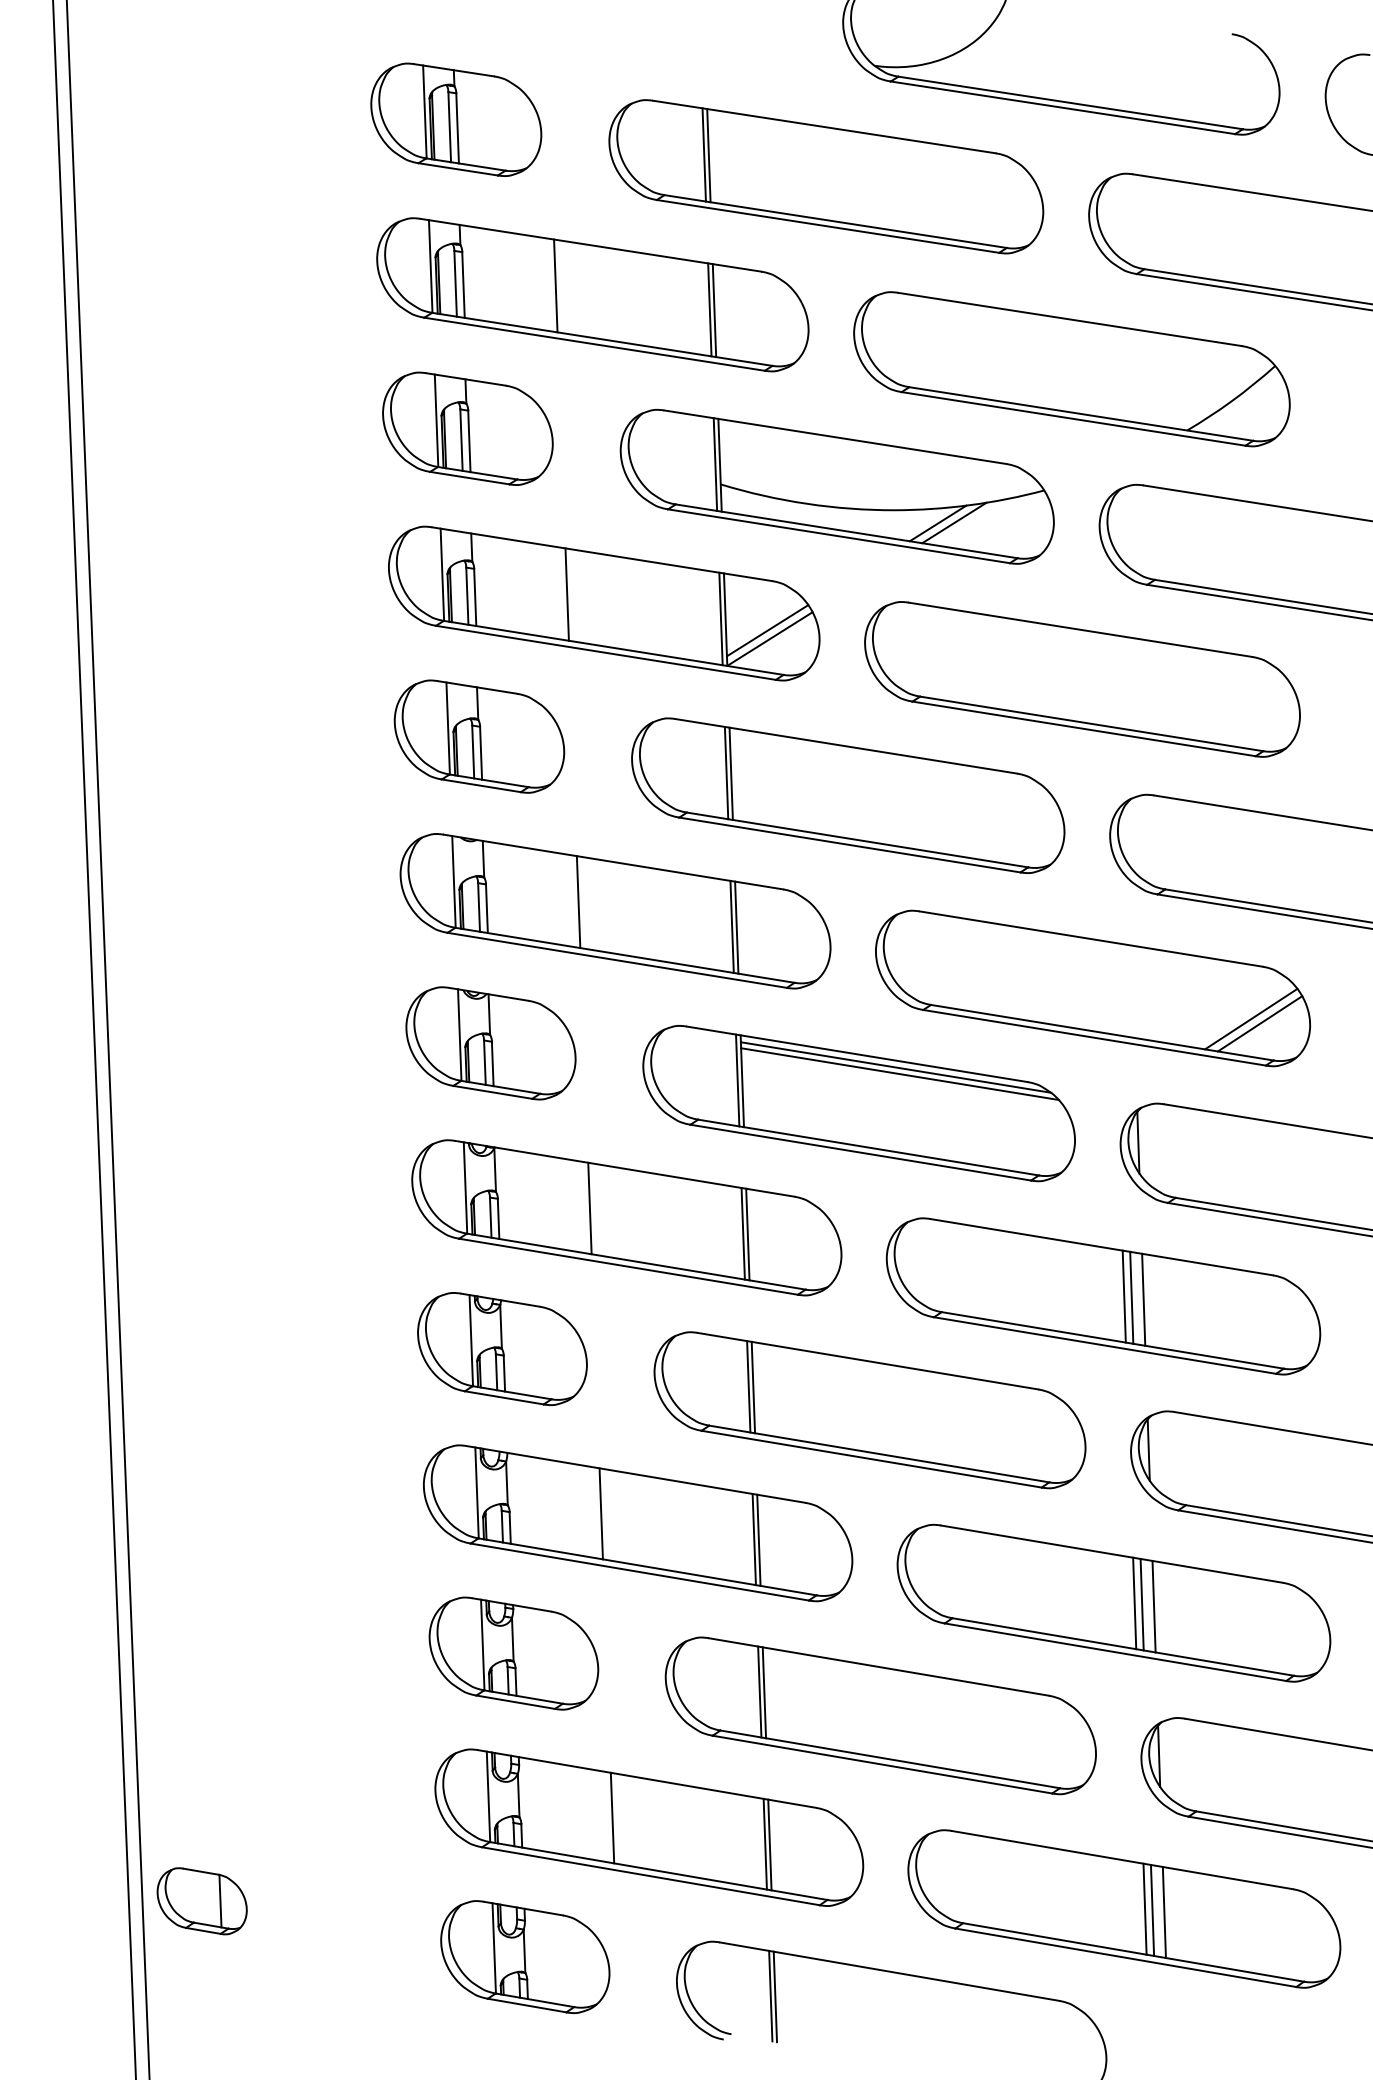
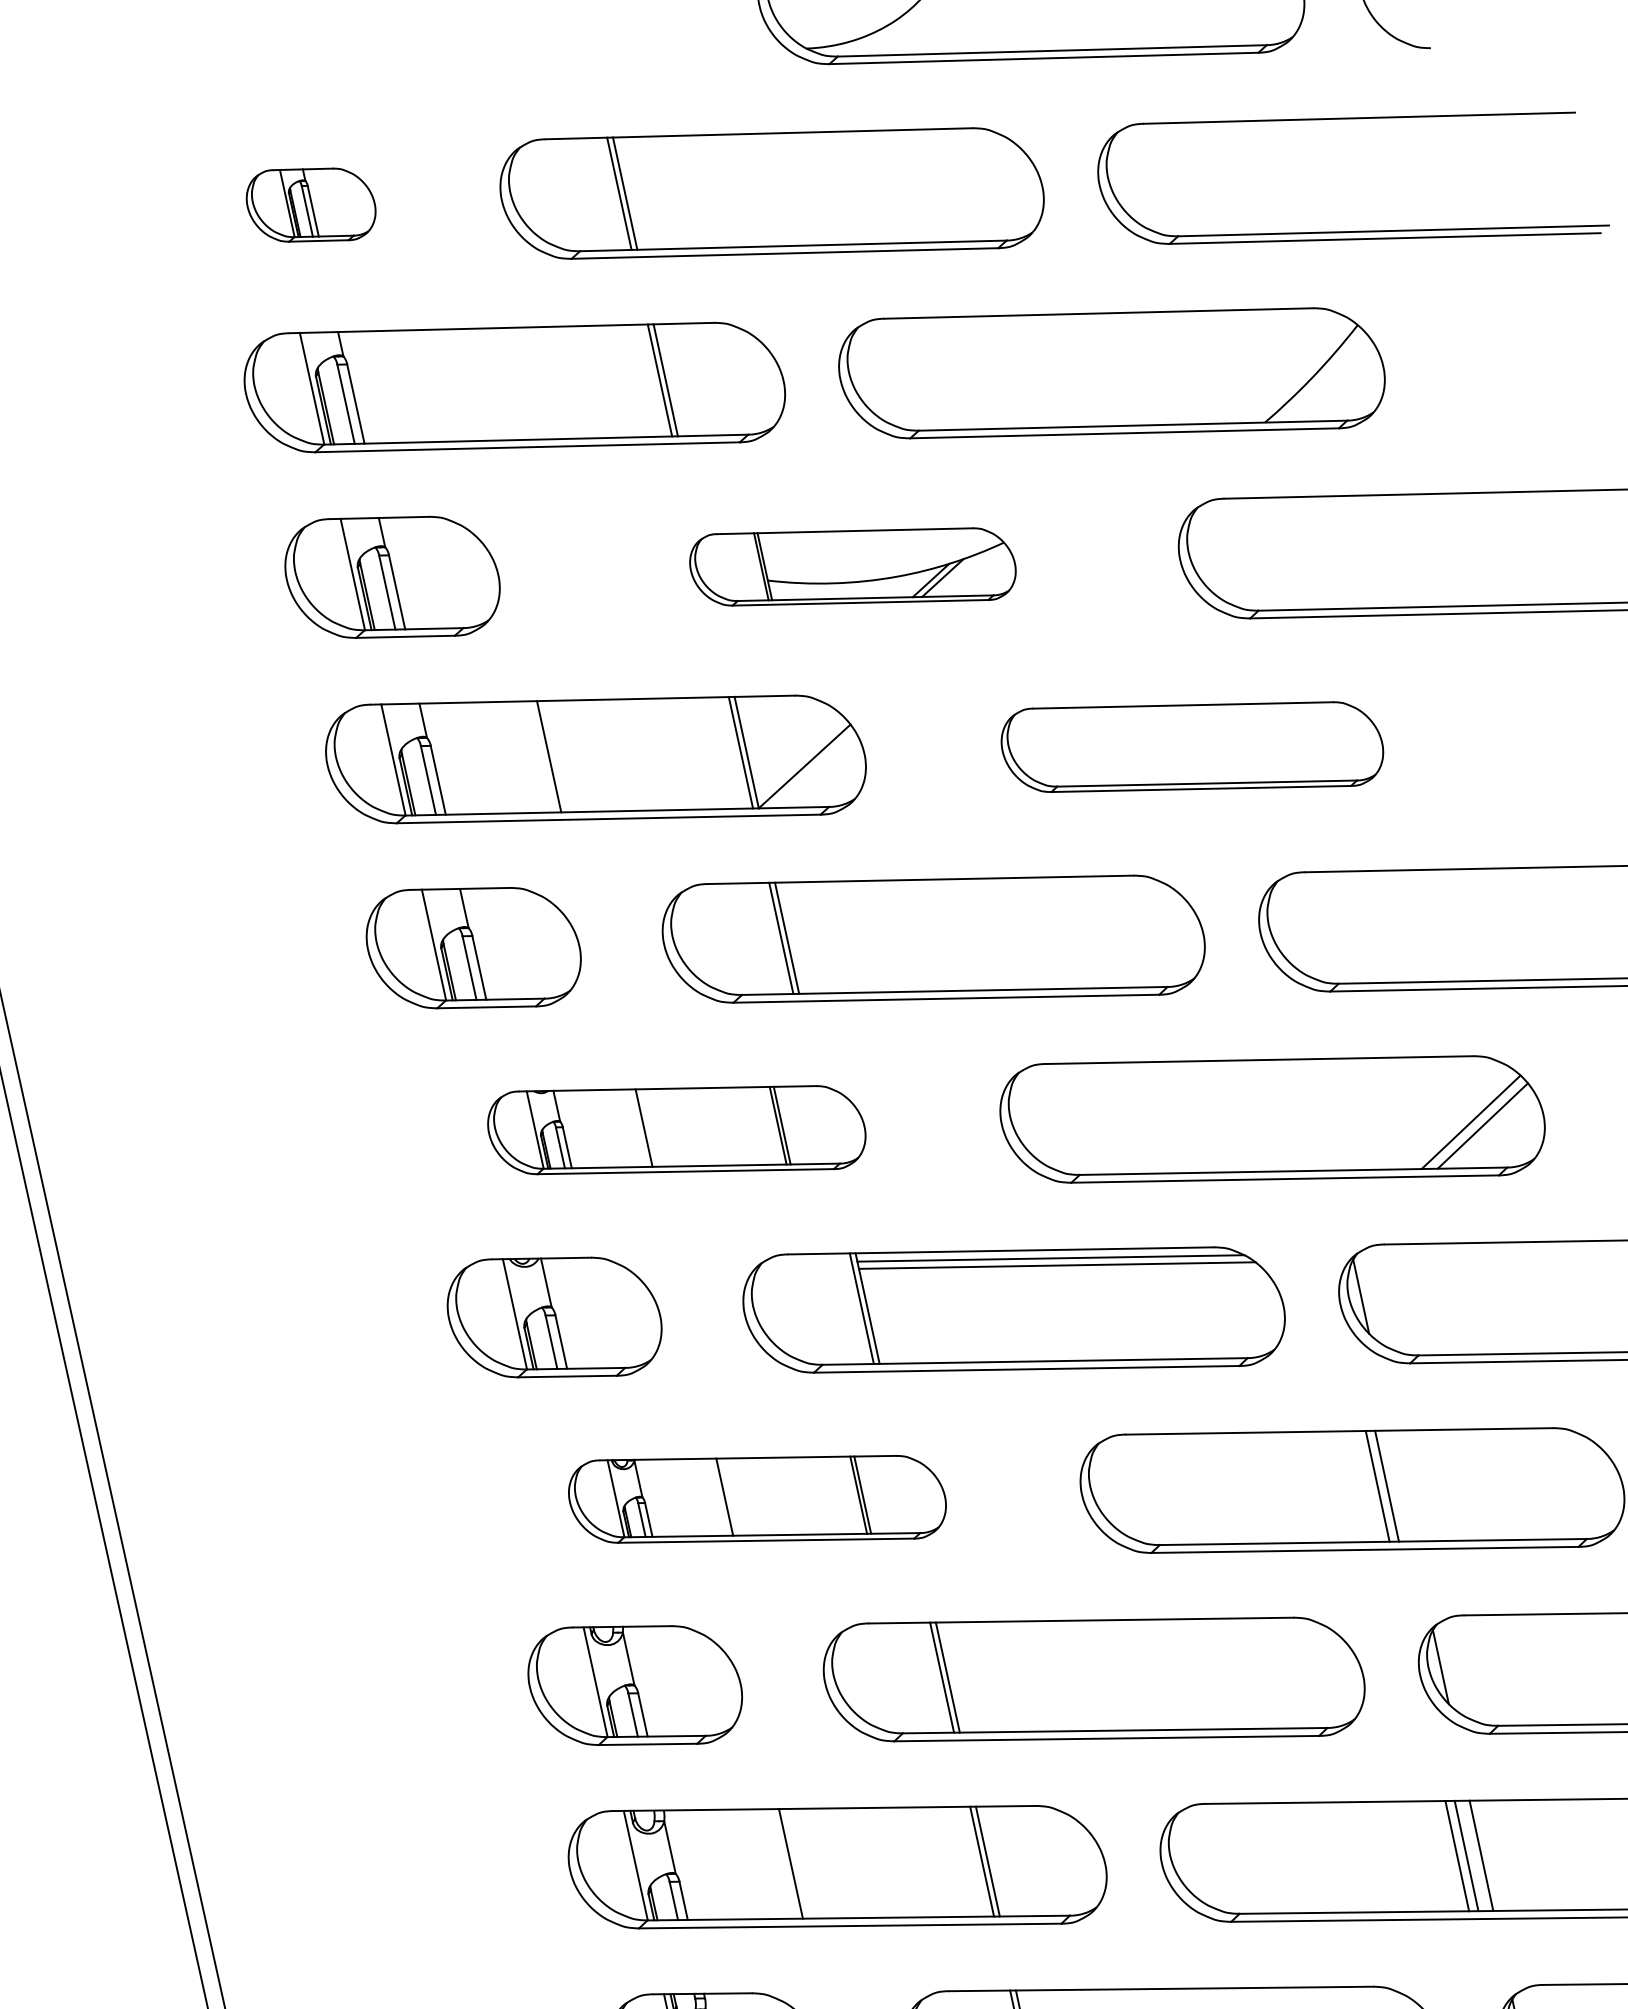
part: (456, 119) -> (311, 204), size x0.6
line: (555, 285) -> (467, 384), removed
part: (836, 486) -> (852, 566), size x0.6
line: (767, 630) -> (799, 756), removed
part: (1082, 679) -> (1192, 747), size x0.7
part: (615, 911) -> (676, 1130), size x0.7
part: (626, 1217) -> (756, 1499), size x0.7
line: (1143, 1299) -> (1401, 1485), removed

